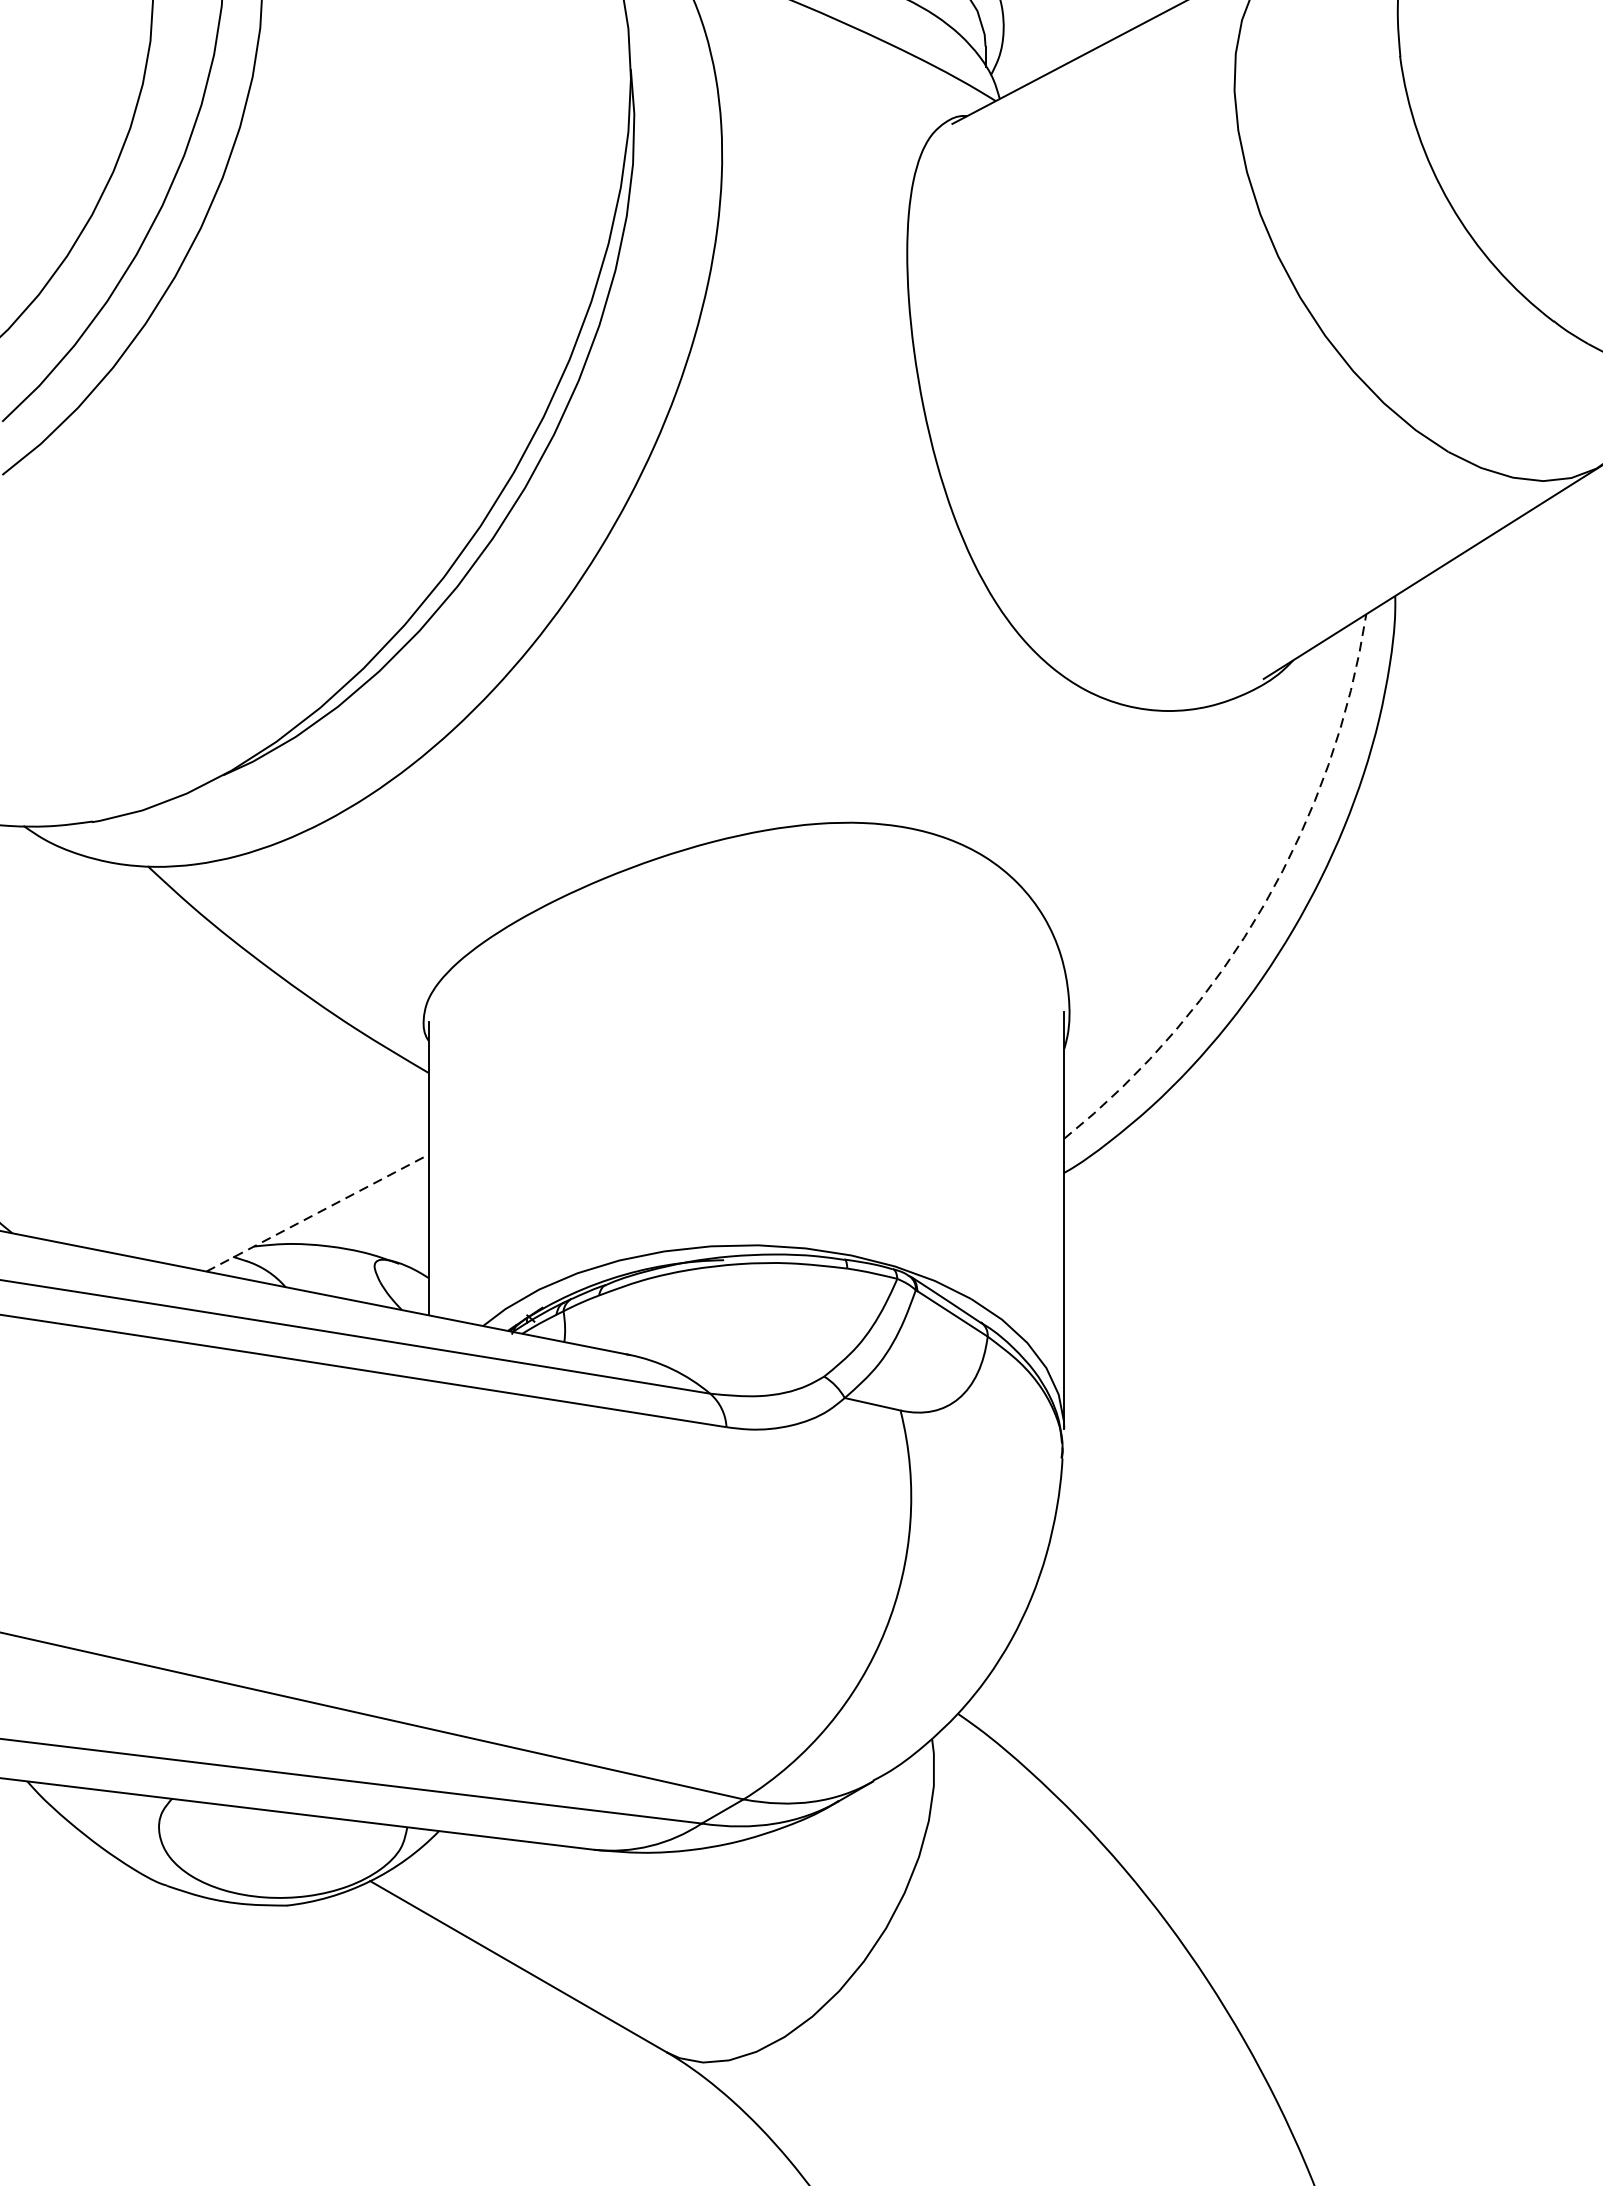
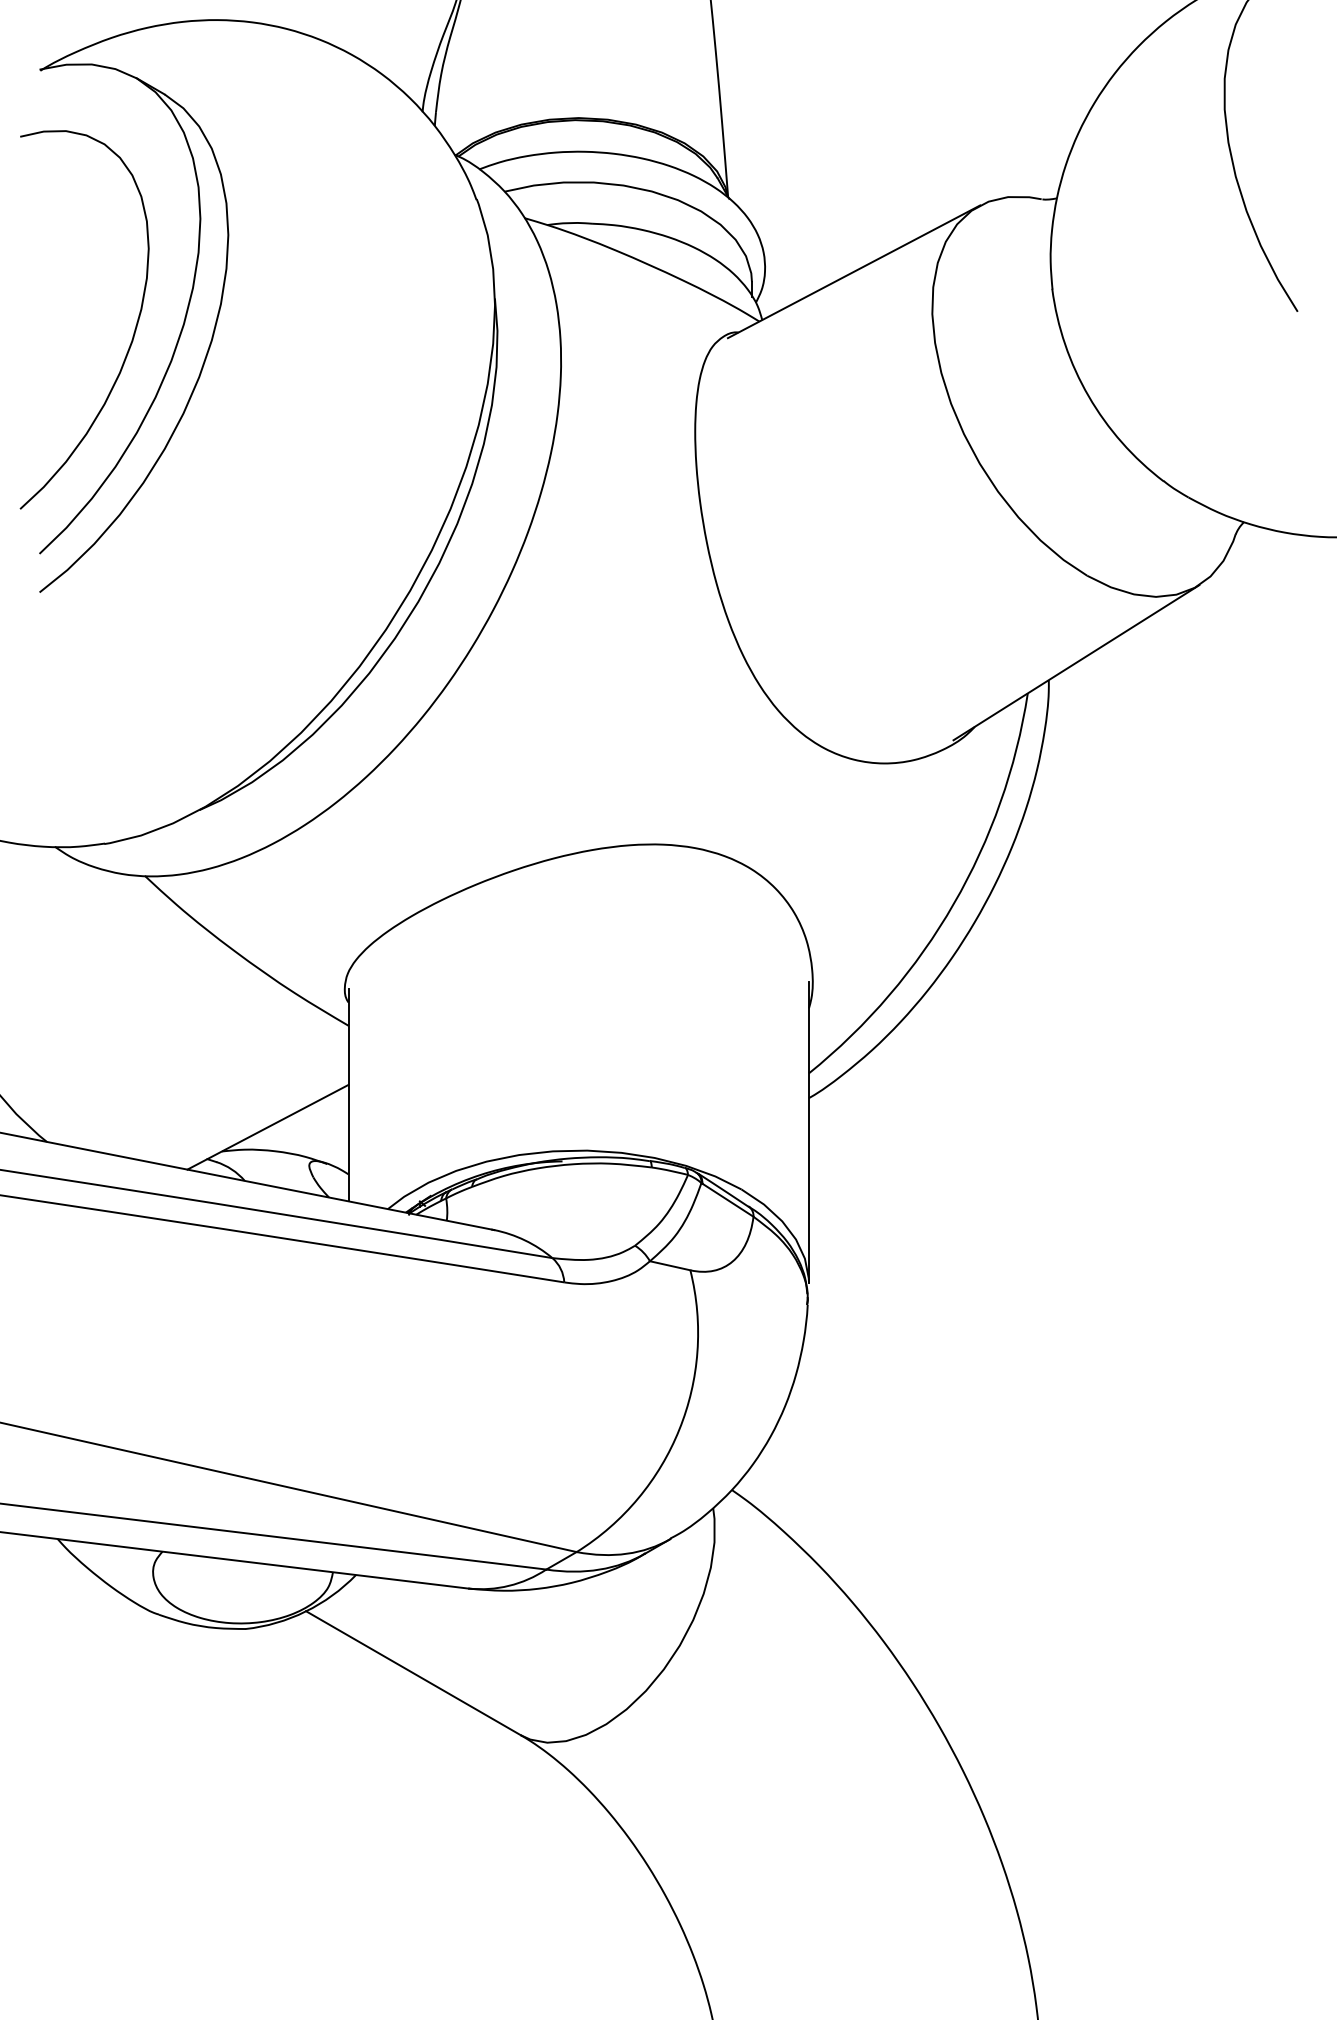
arc: (1263, 904) -> (953, 903), dashed -> solid
line: (318, 1213) -> (268, 1127), dashed -> solid

